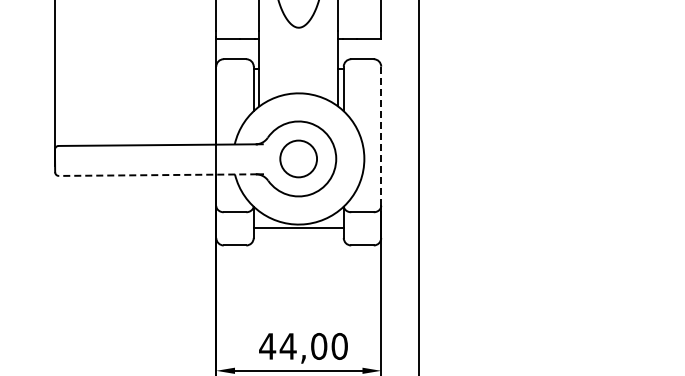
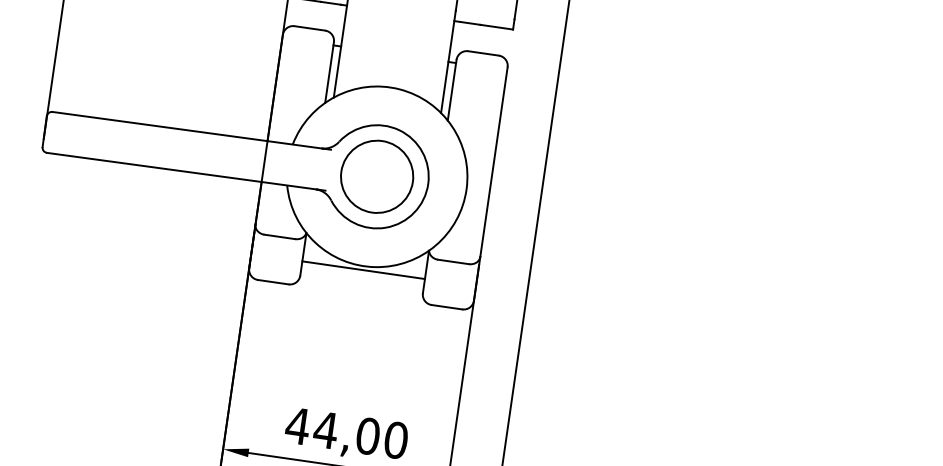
line: (381, 136) -> (494, 162), dashed -> solid
circle: (298, 158) -> (376, 176), size x1.43
line: (157, 175) -> (181, 171), dashed -> solid

